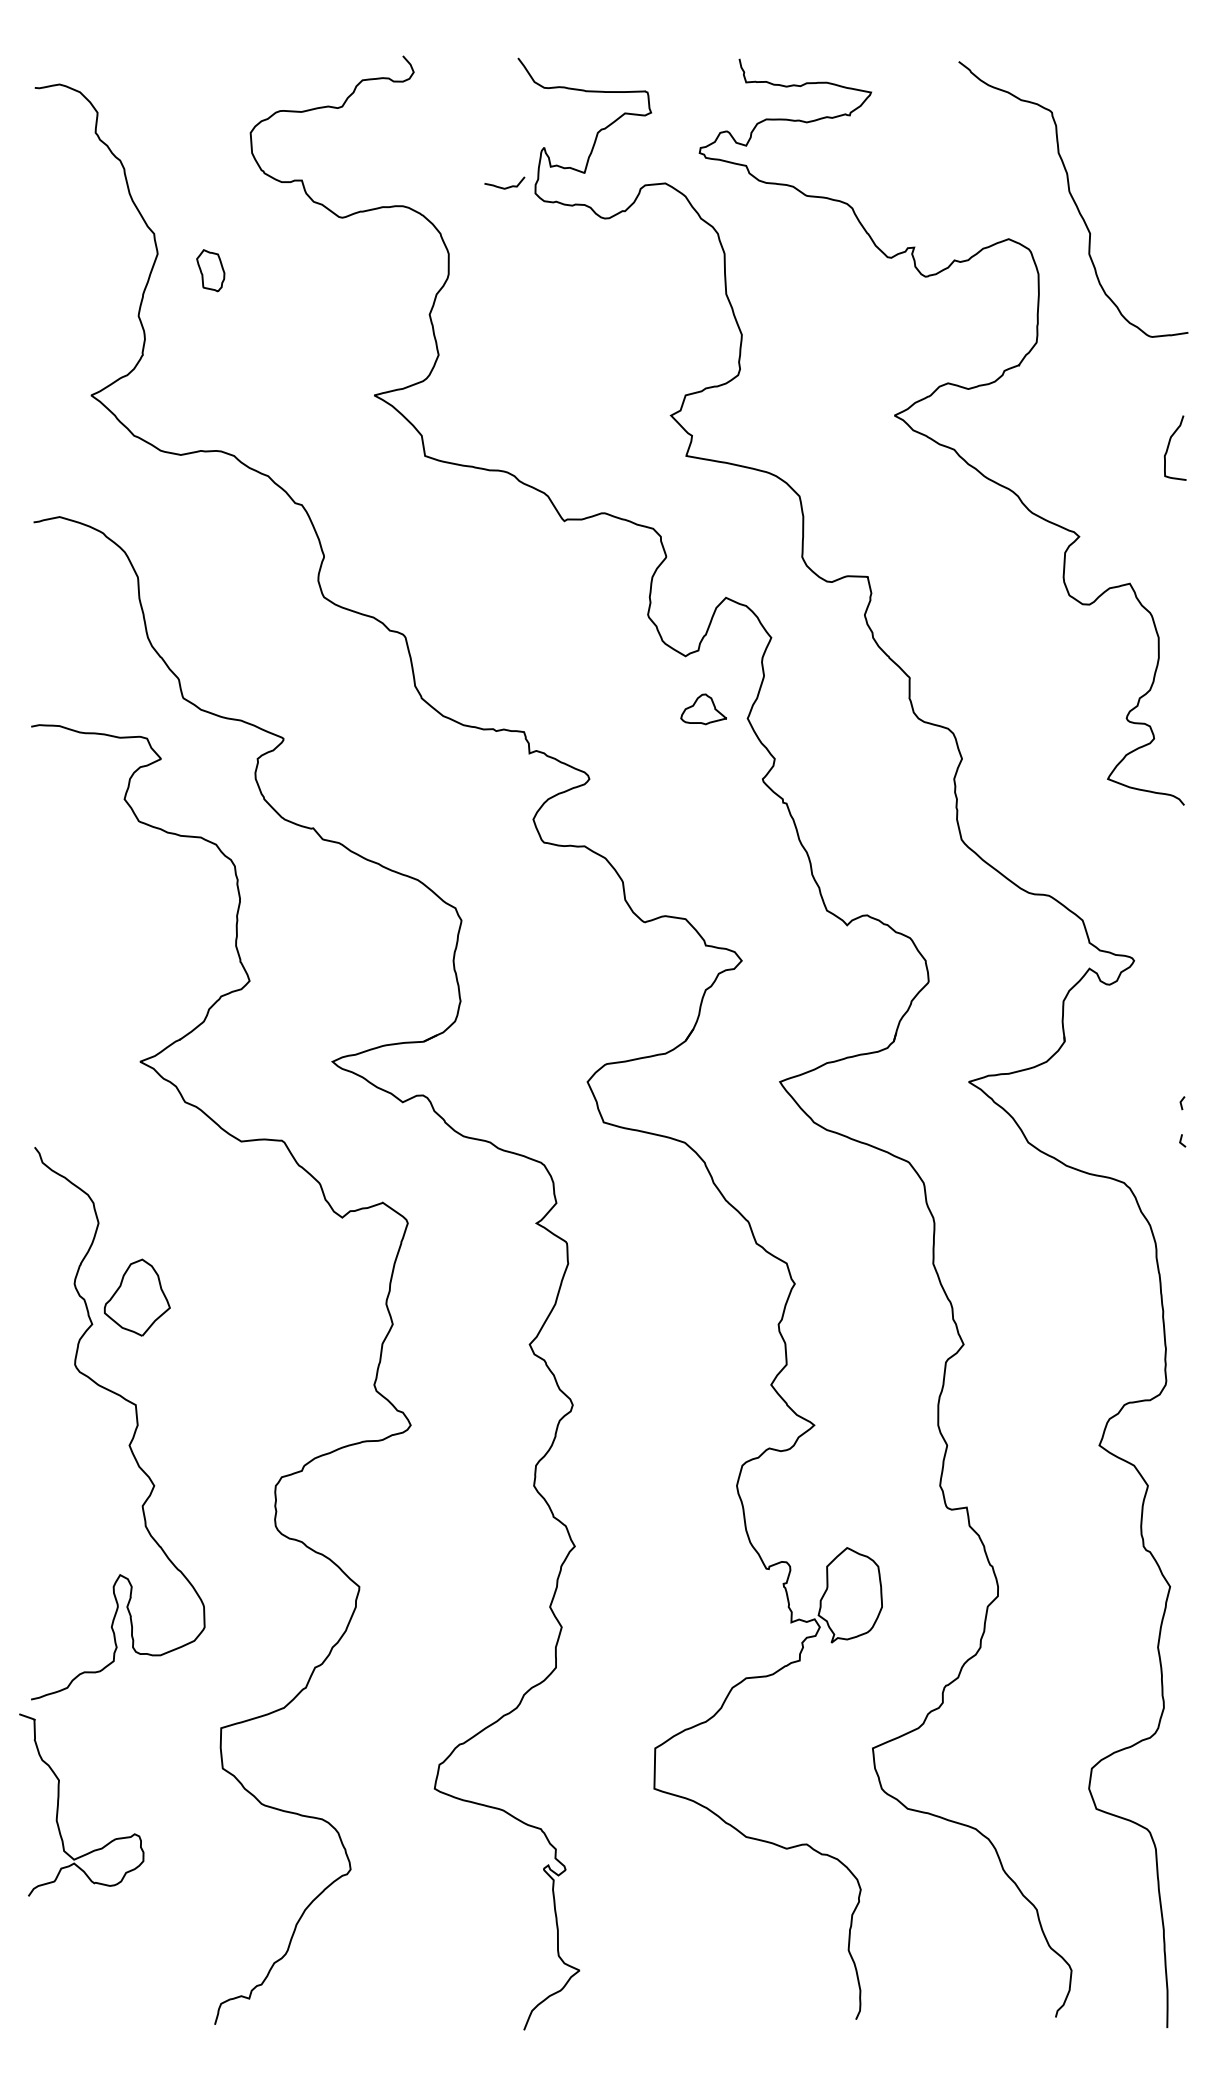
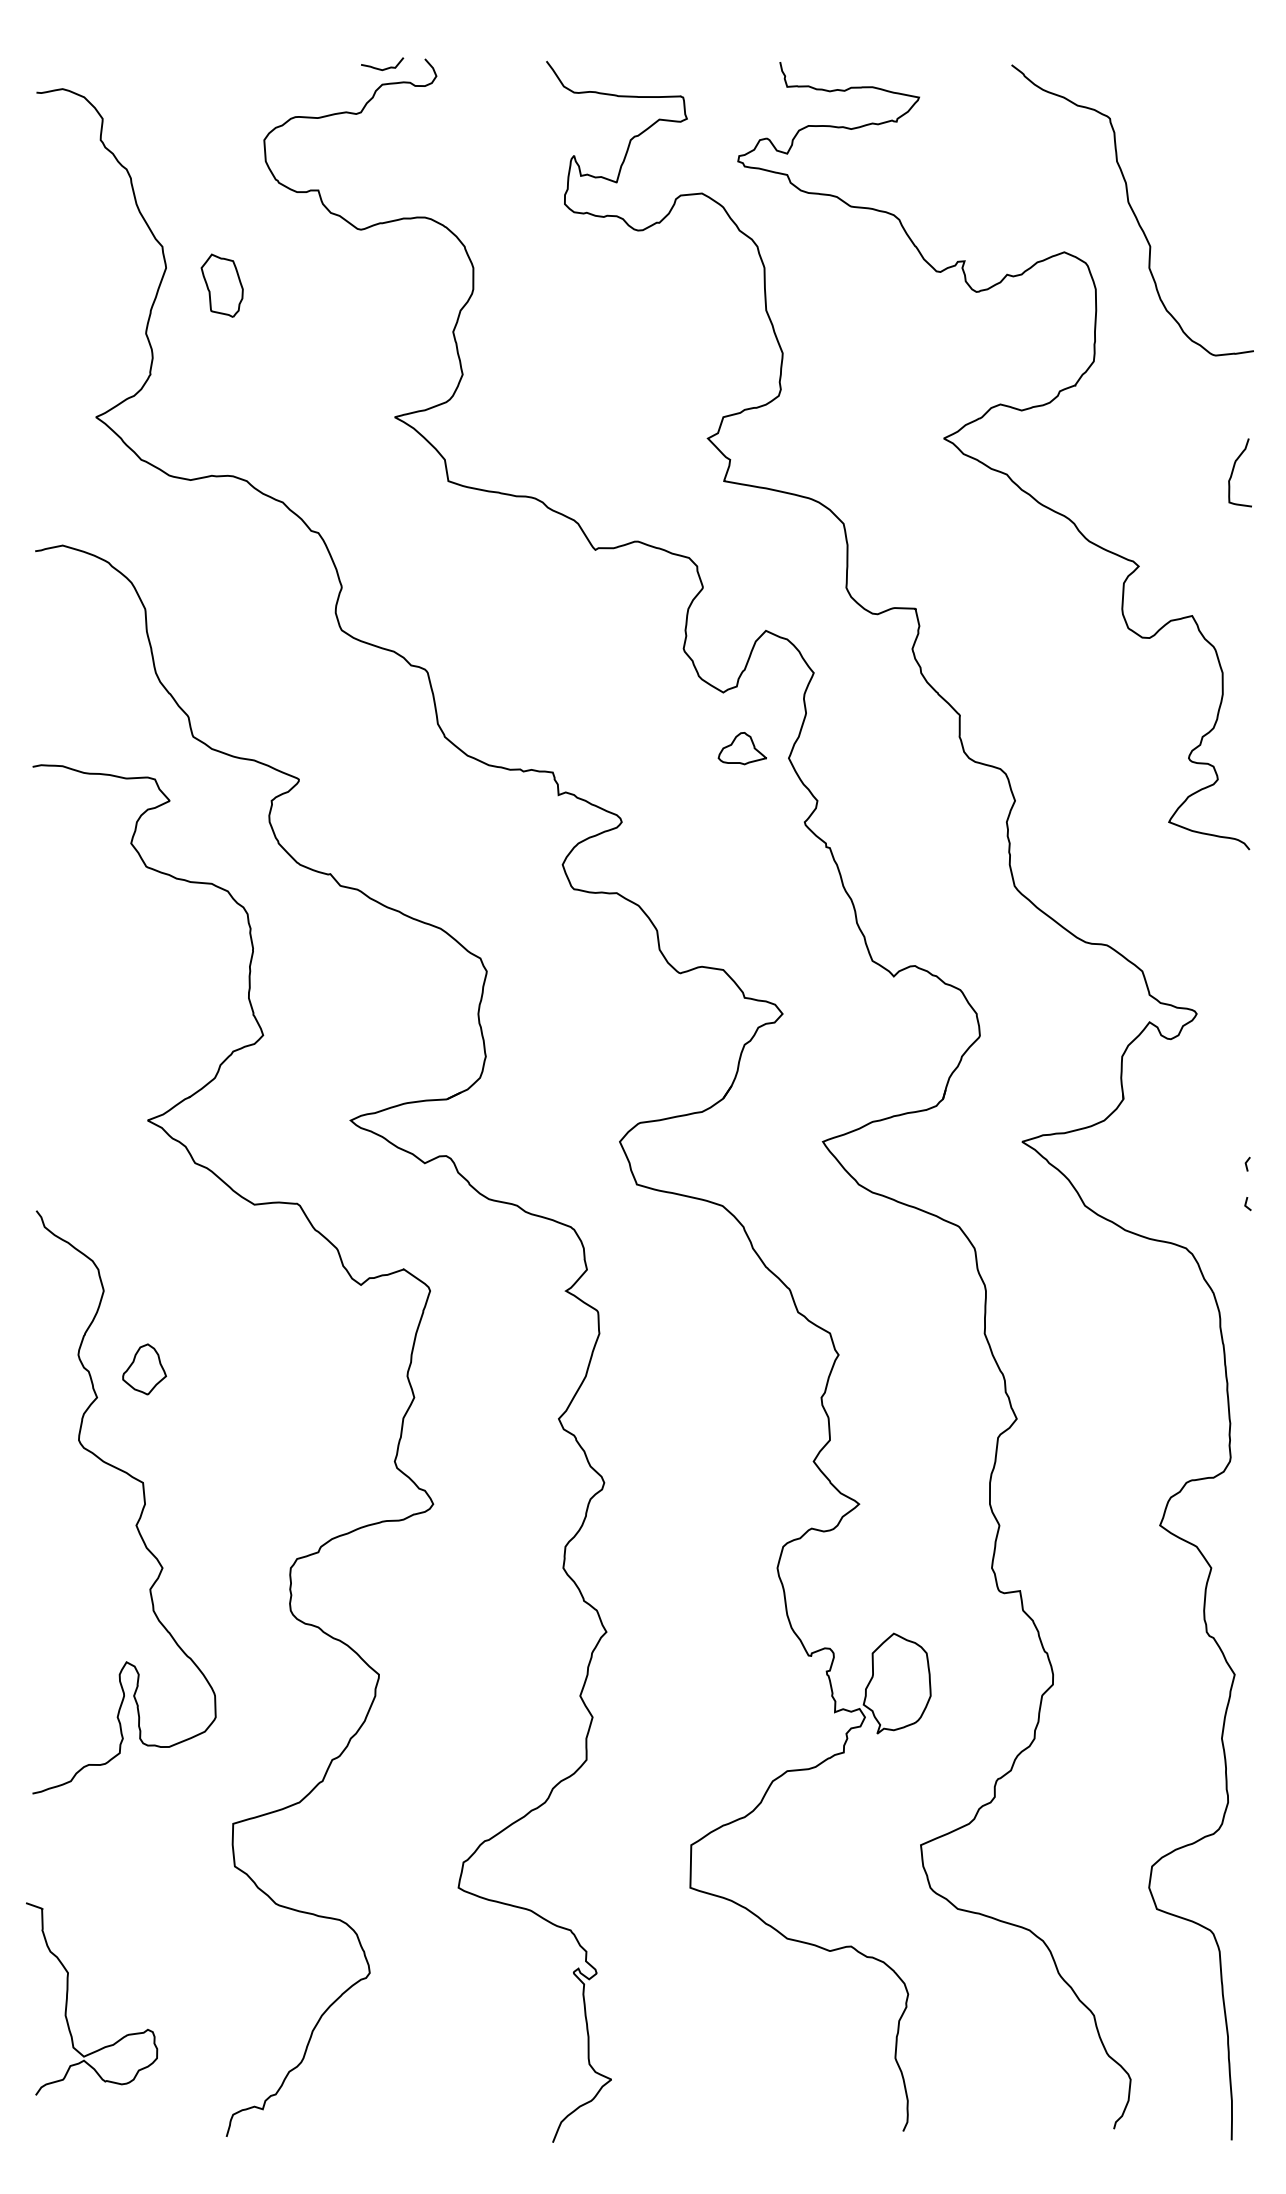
curve: (505, 187) -> (383, 68), moved
part: (210, 270) -> (221, 285), size x1.43
part: (137, 1297) -> (144, 1369), size x0.62
curve: (59, 1798) -> (68, 1992), moved

